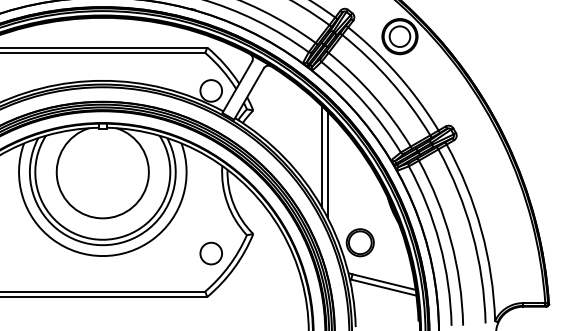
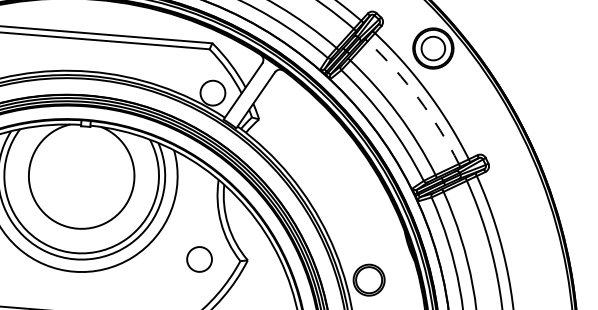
arc: (390, 81) -> (418, 98), solid -> dashed
line: (322, 157) -> (333, 179), removed
line: (327, 164) -> (338, 187), removed
circle: (210, 253) -> (198, 259), moved

